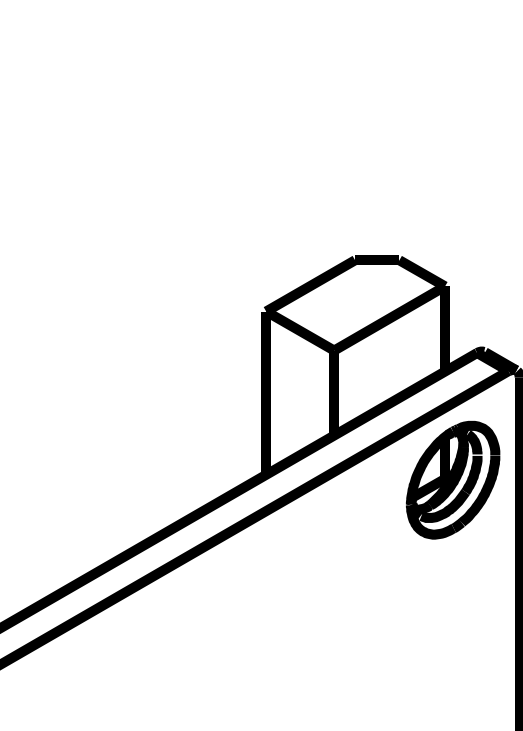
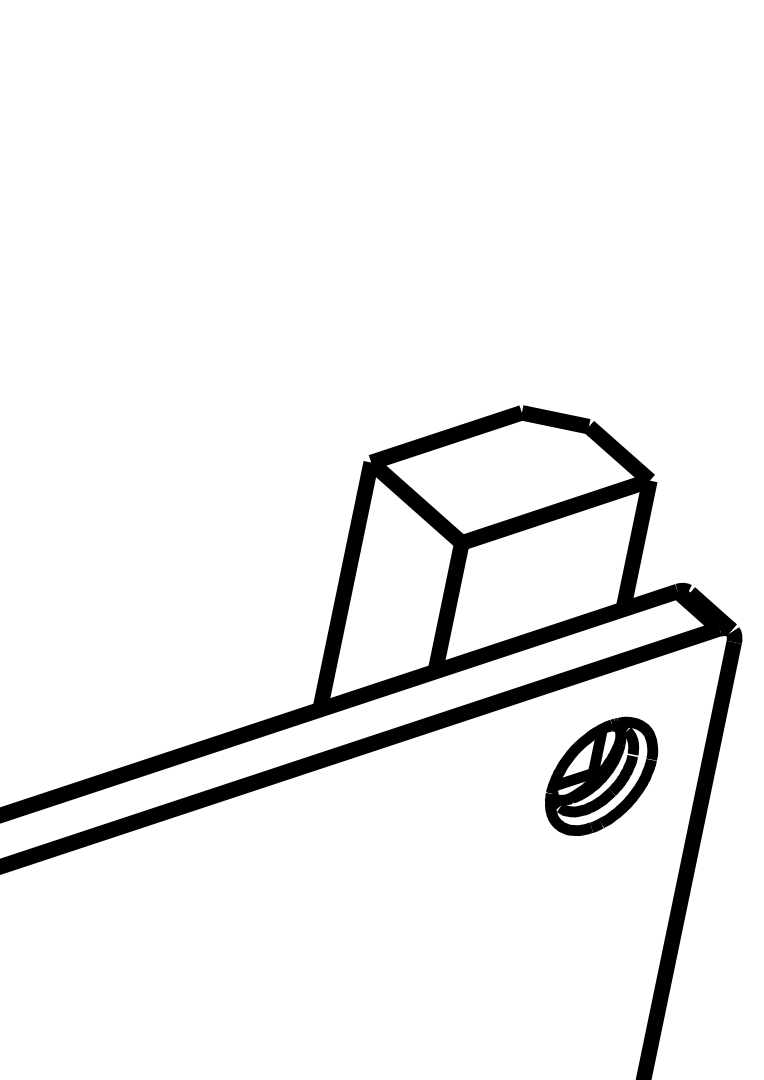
part: (453, 479) -> (602, 775), size x0.7

